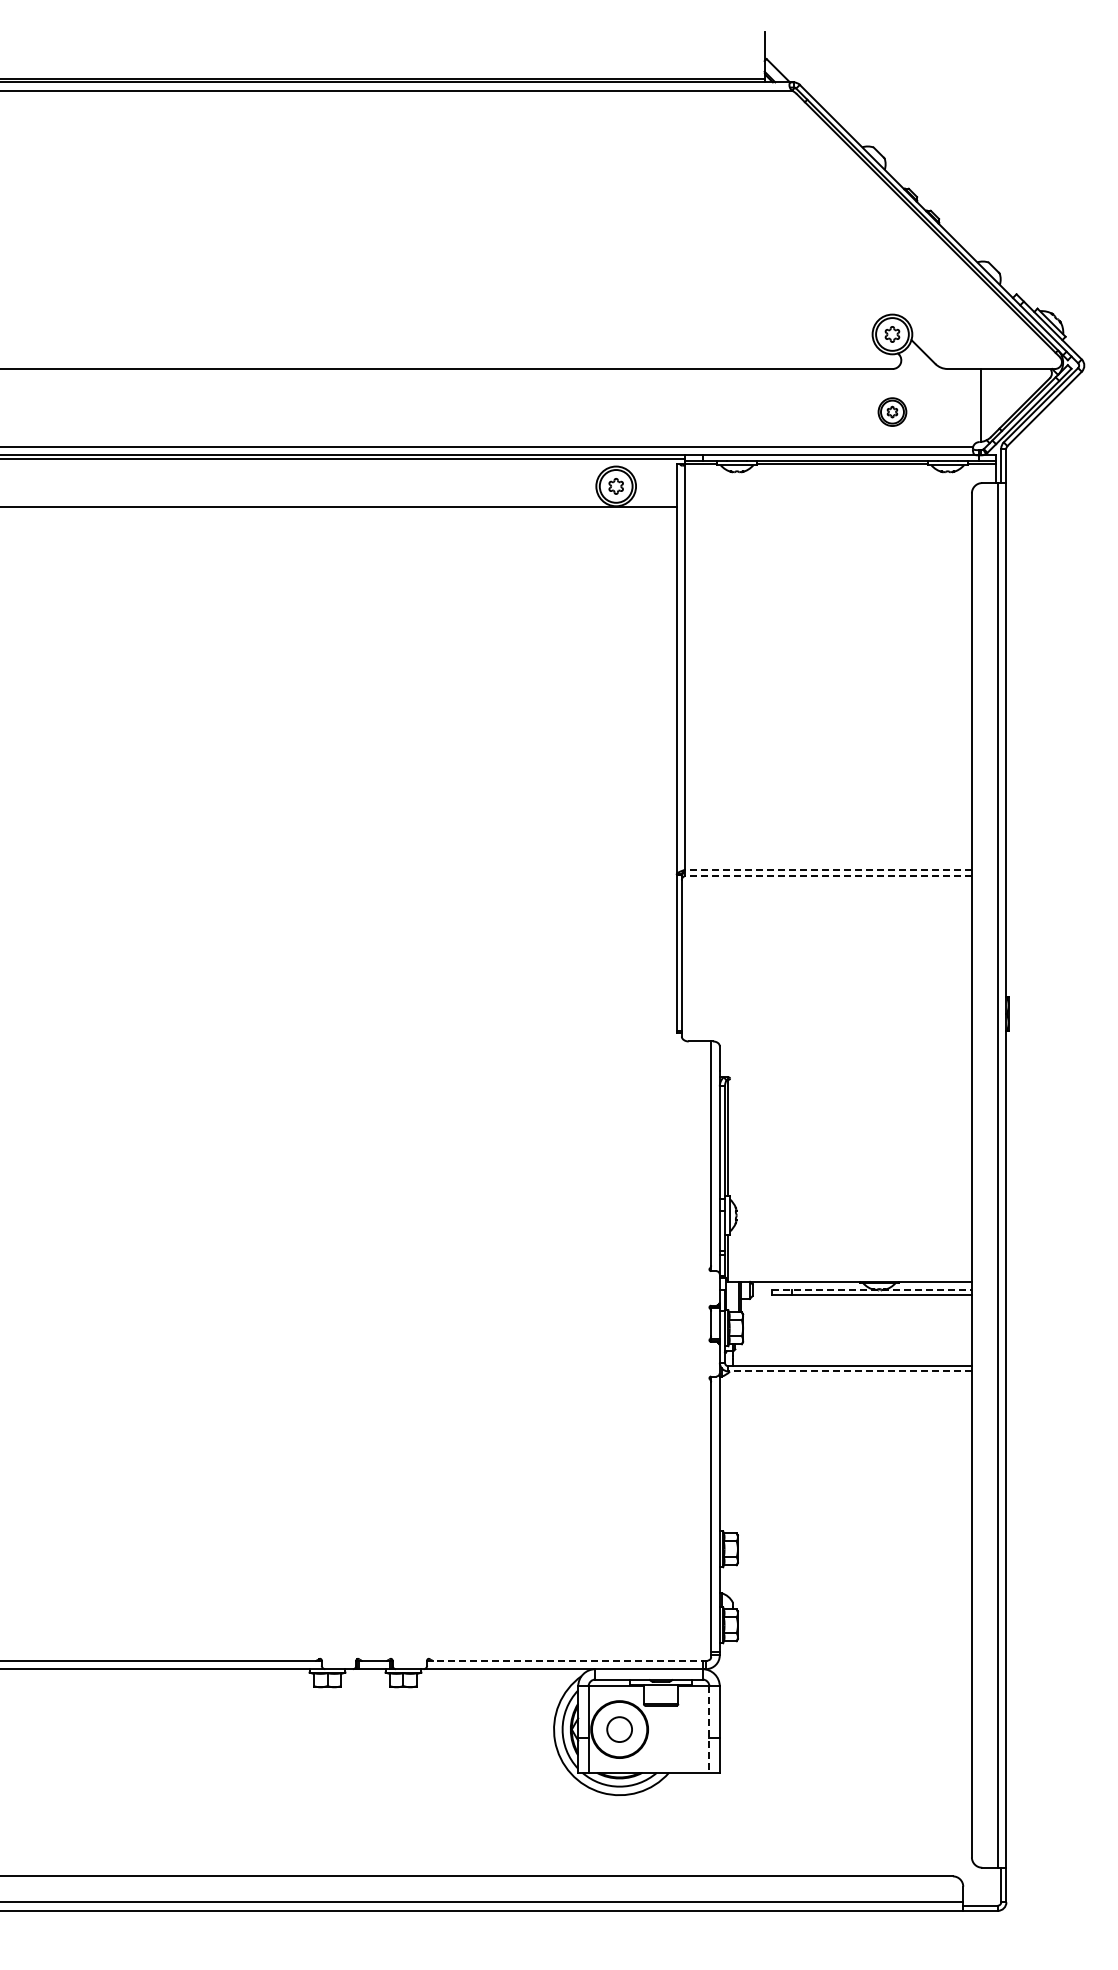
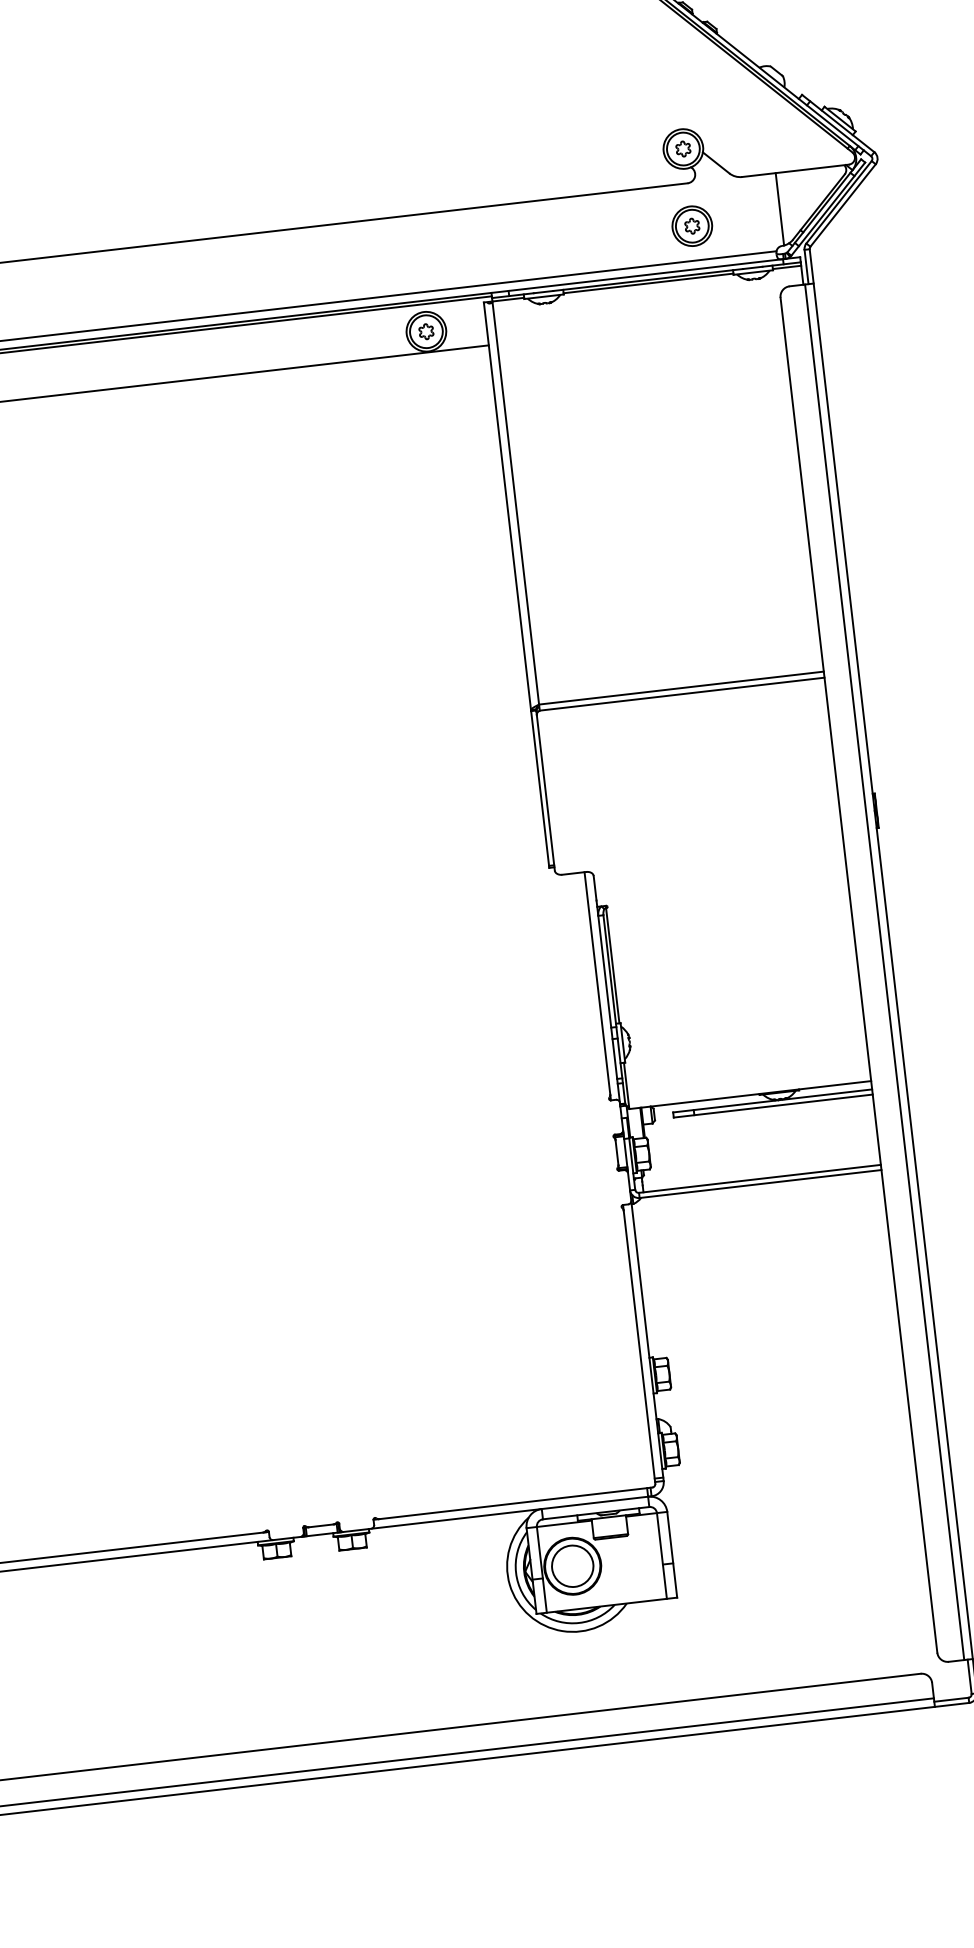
part: (892, 411) -> (692, 225), size x1.43
line: (828, 869) -> (681, 687), dashed -> solid
line: (828, 875) -> (682, 693), dashed -> solid
line: (872, 1290) -> (773, 1101), dashed -> solid
line: (850, 1371) -> (760, 1184), dashed -> solid
line: (569, 1660) -> (514, 1503), dashed -> solid
circle: (619, 1729) -> (572, 1566), size x1.67
line: (709, 1730) -> (662, 1556), dashed -> solid

